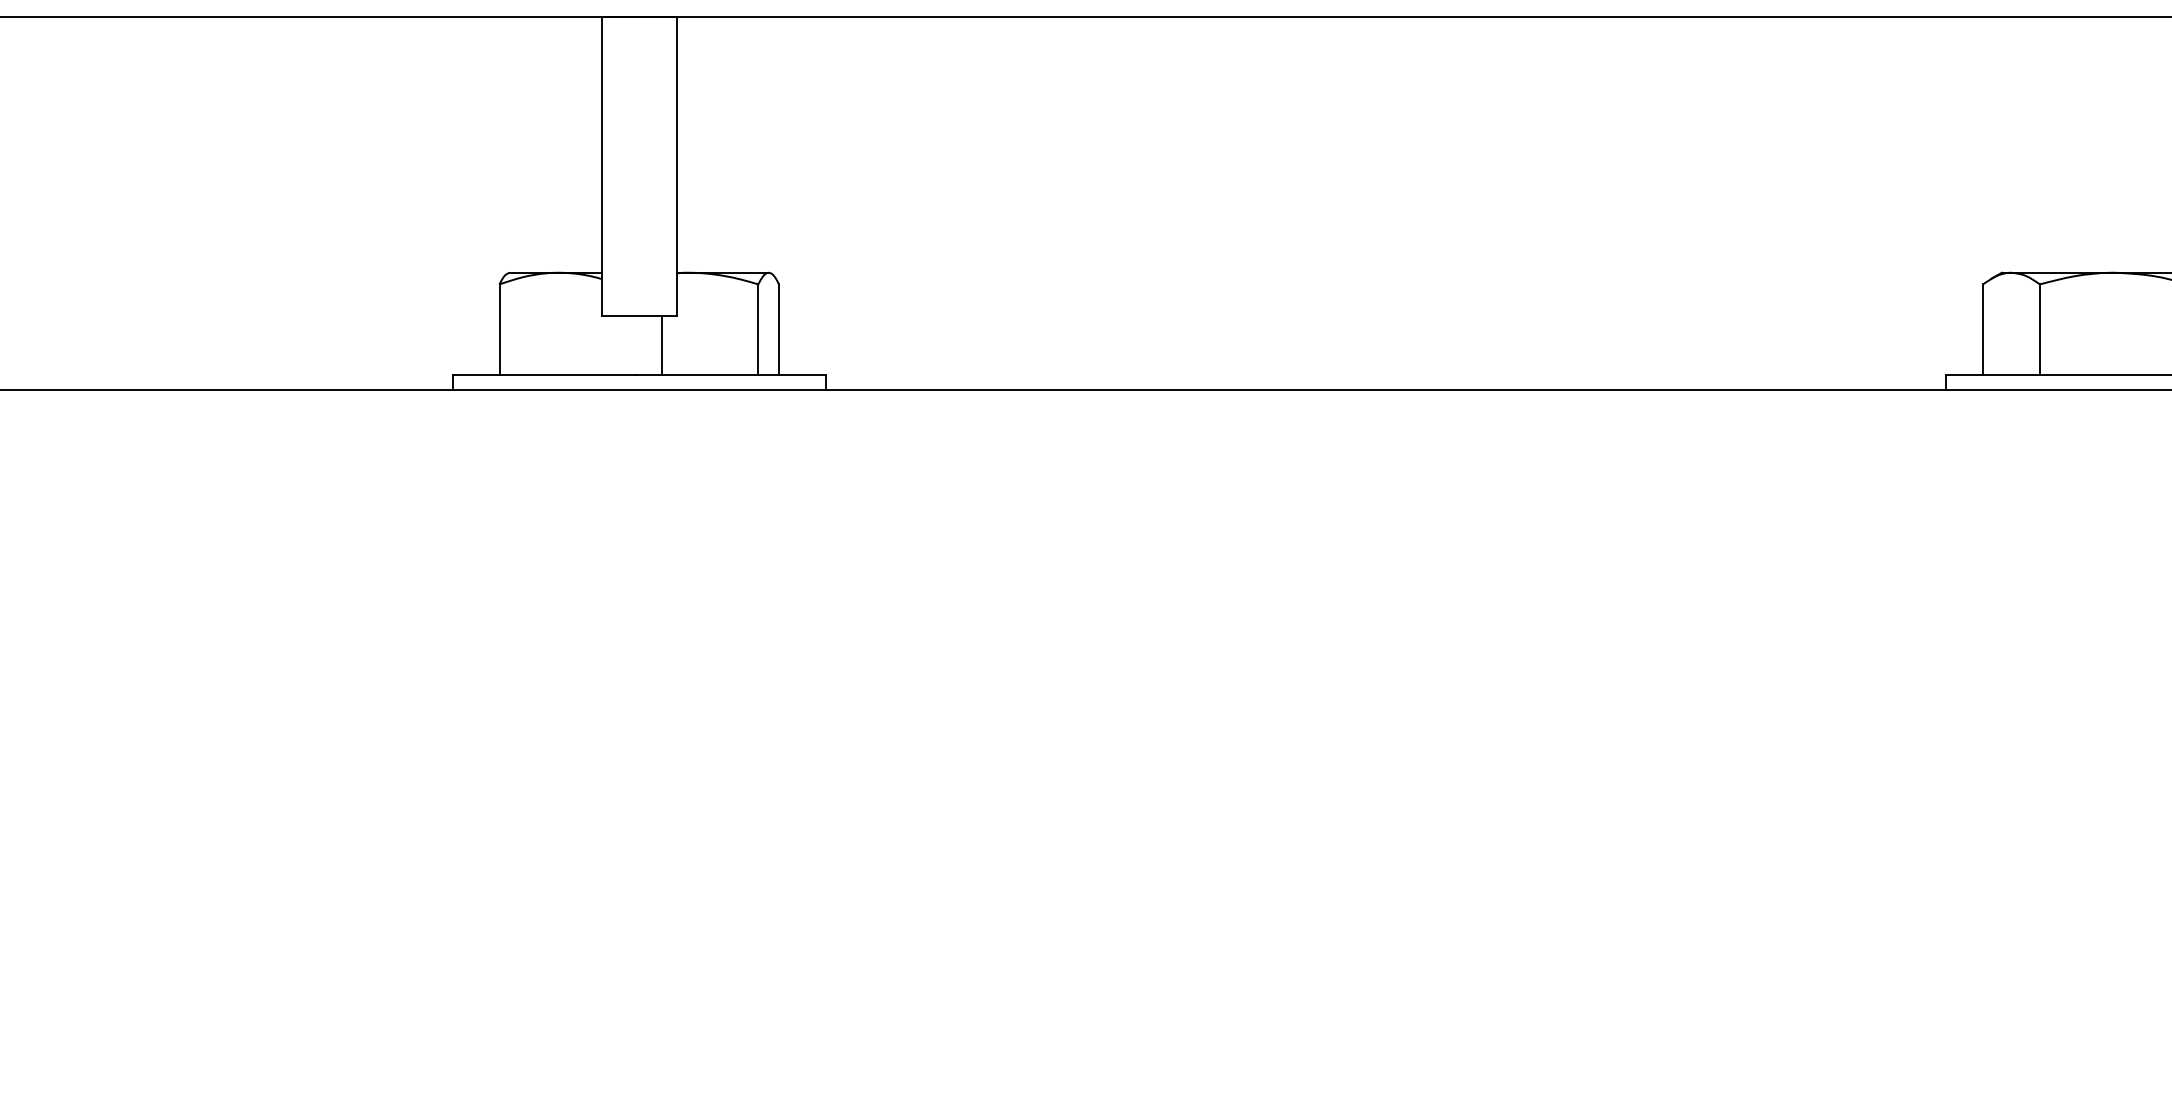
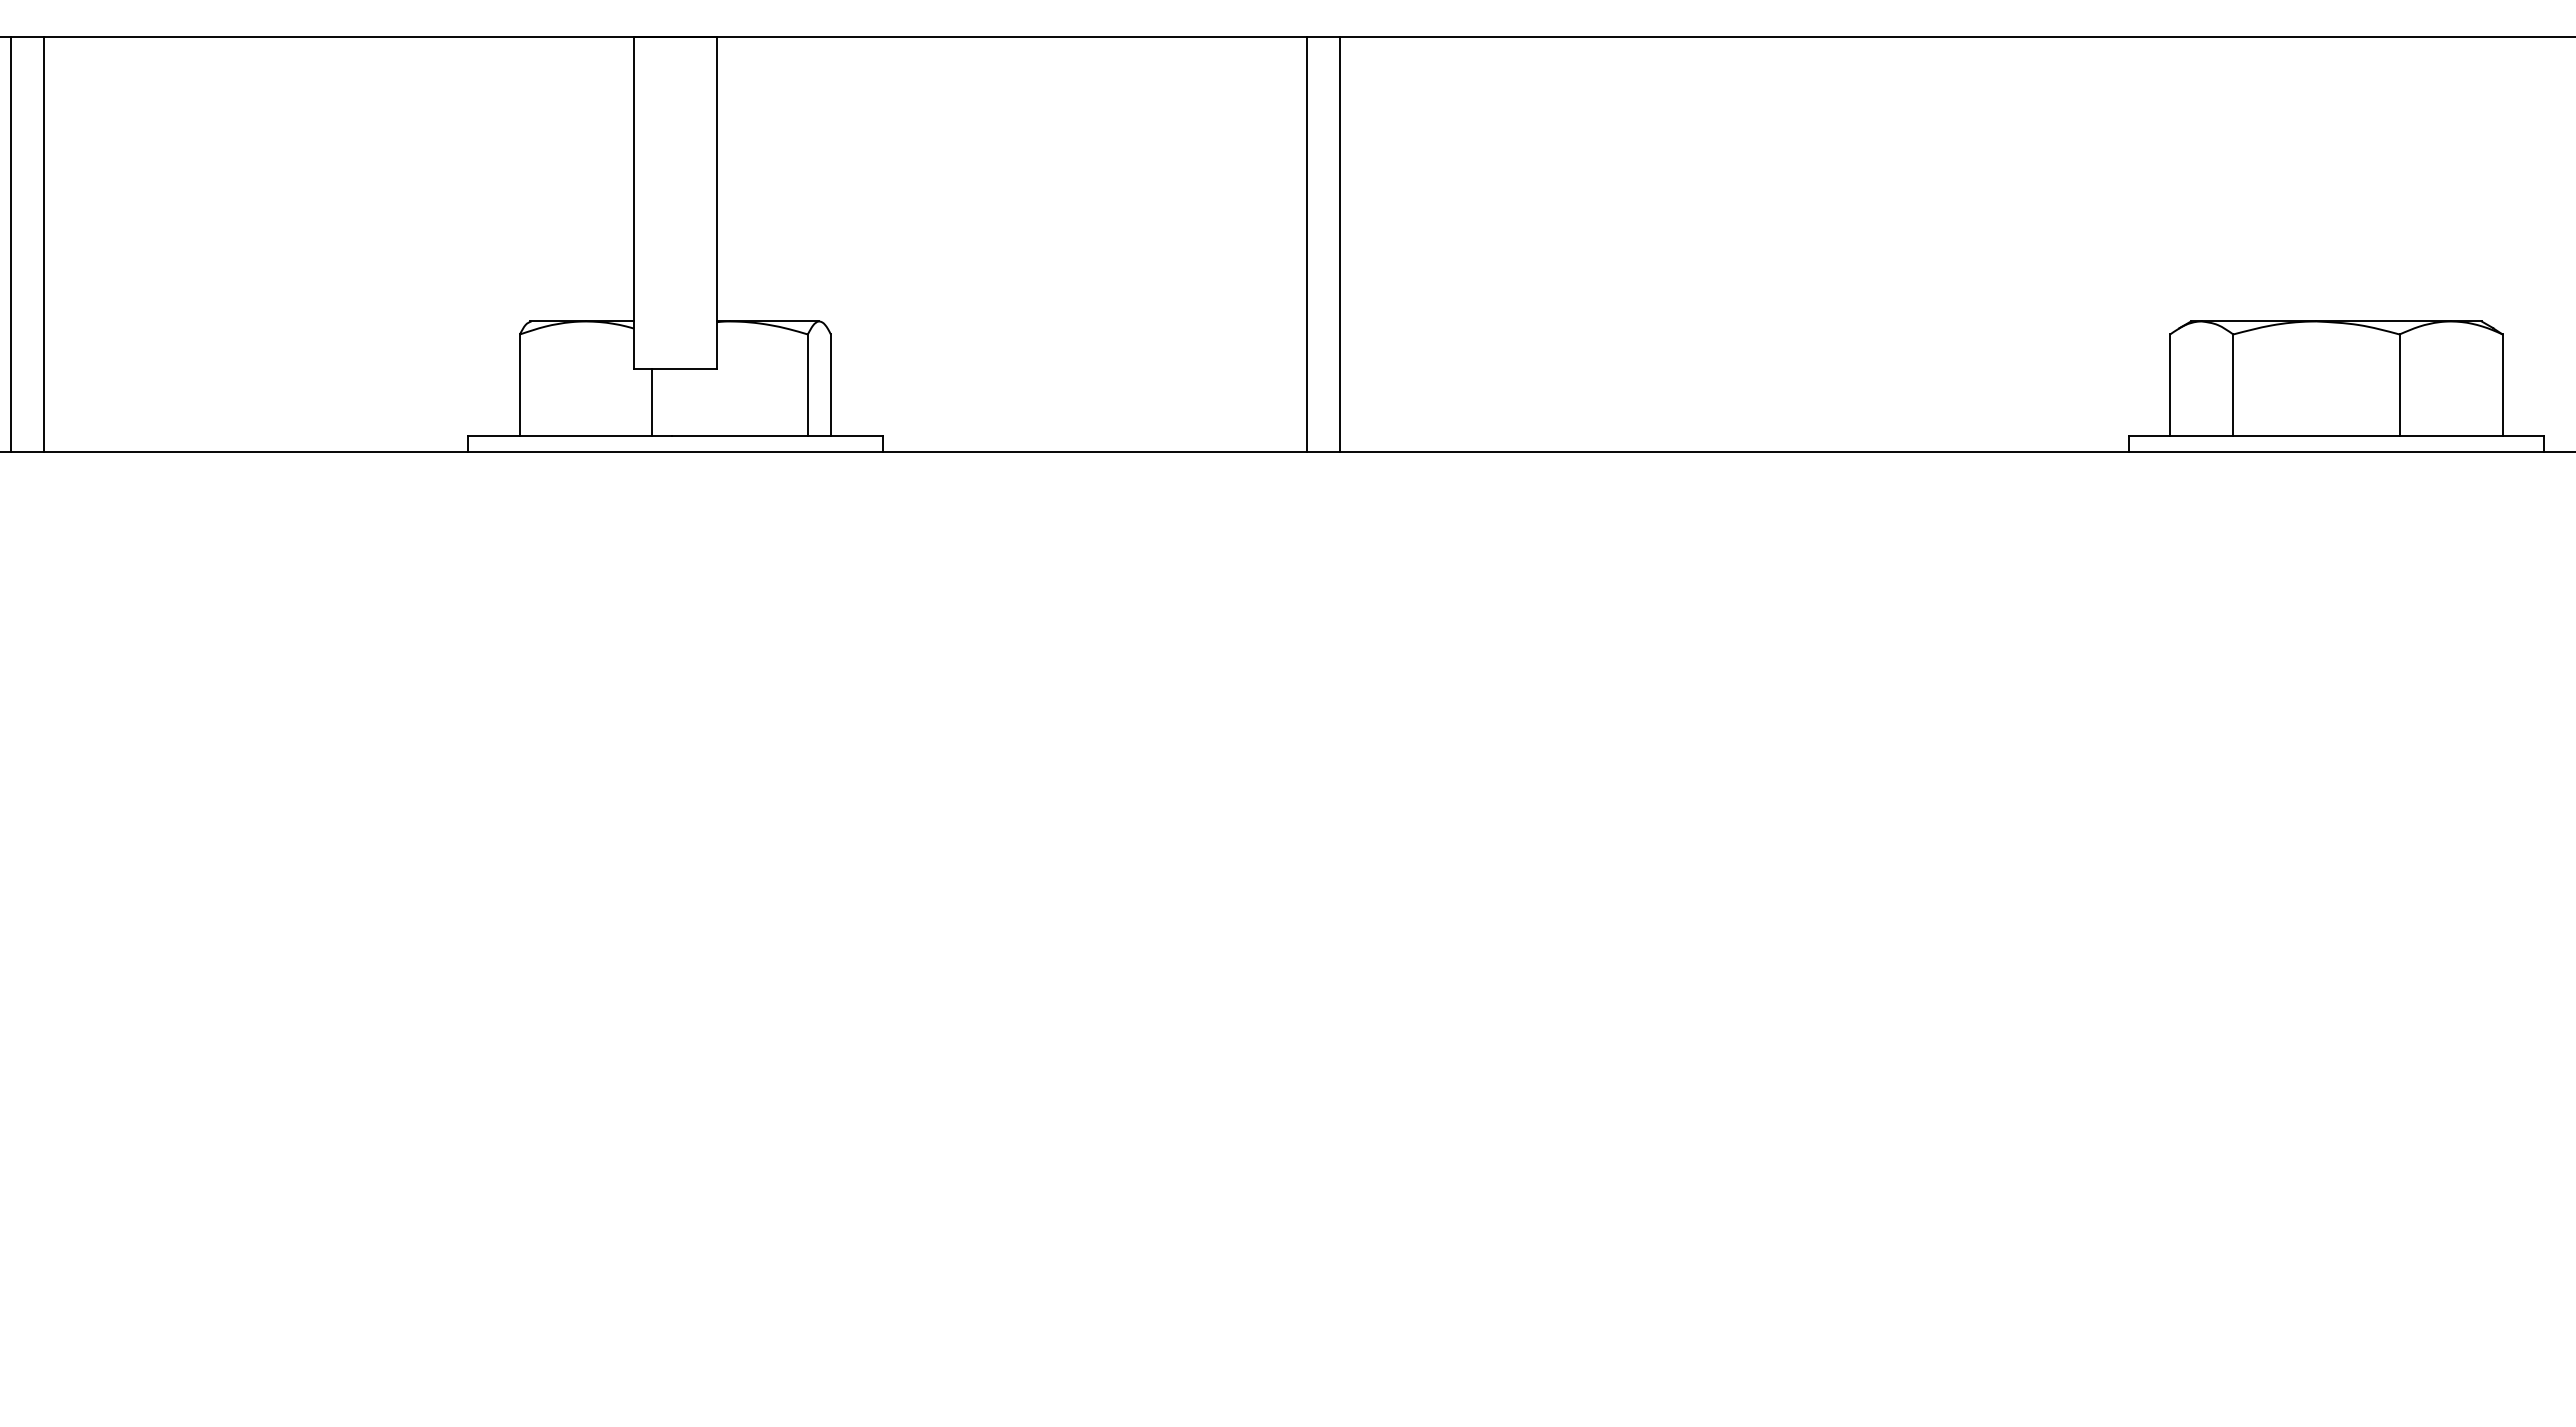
line: (42, 203) -> (11, 244), added
line: (72, 203) -> (44, 244), added
line: (1206, 203) -> (1306, 244), added
line: (1236, 203) -> (1339, 244), added
line: (661, 345) -> (652, 402), moved

